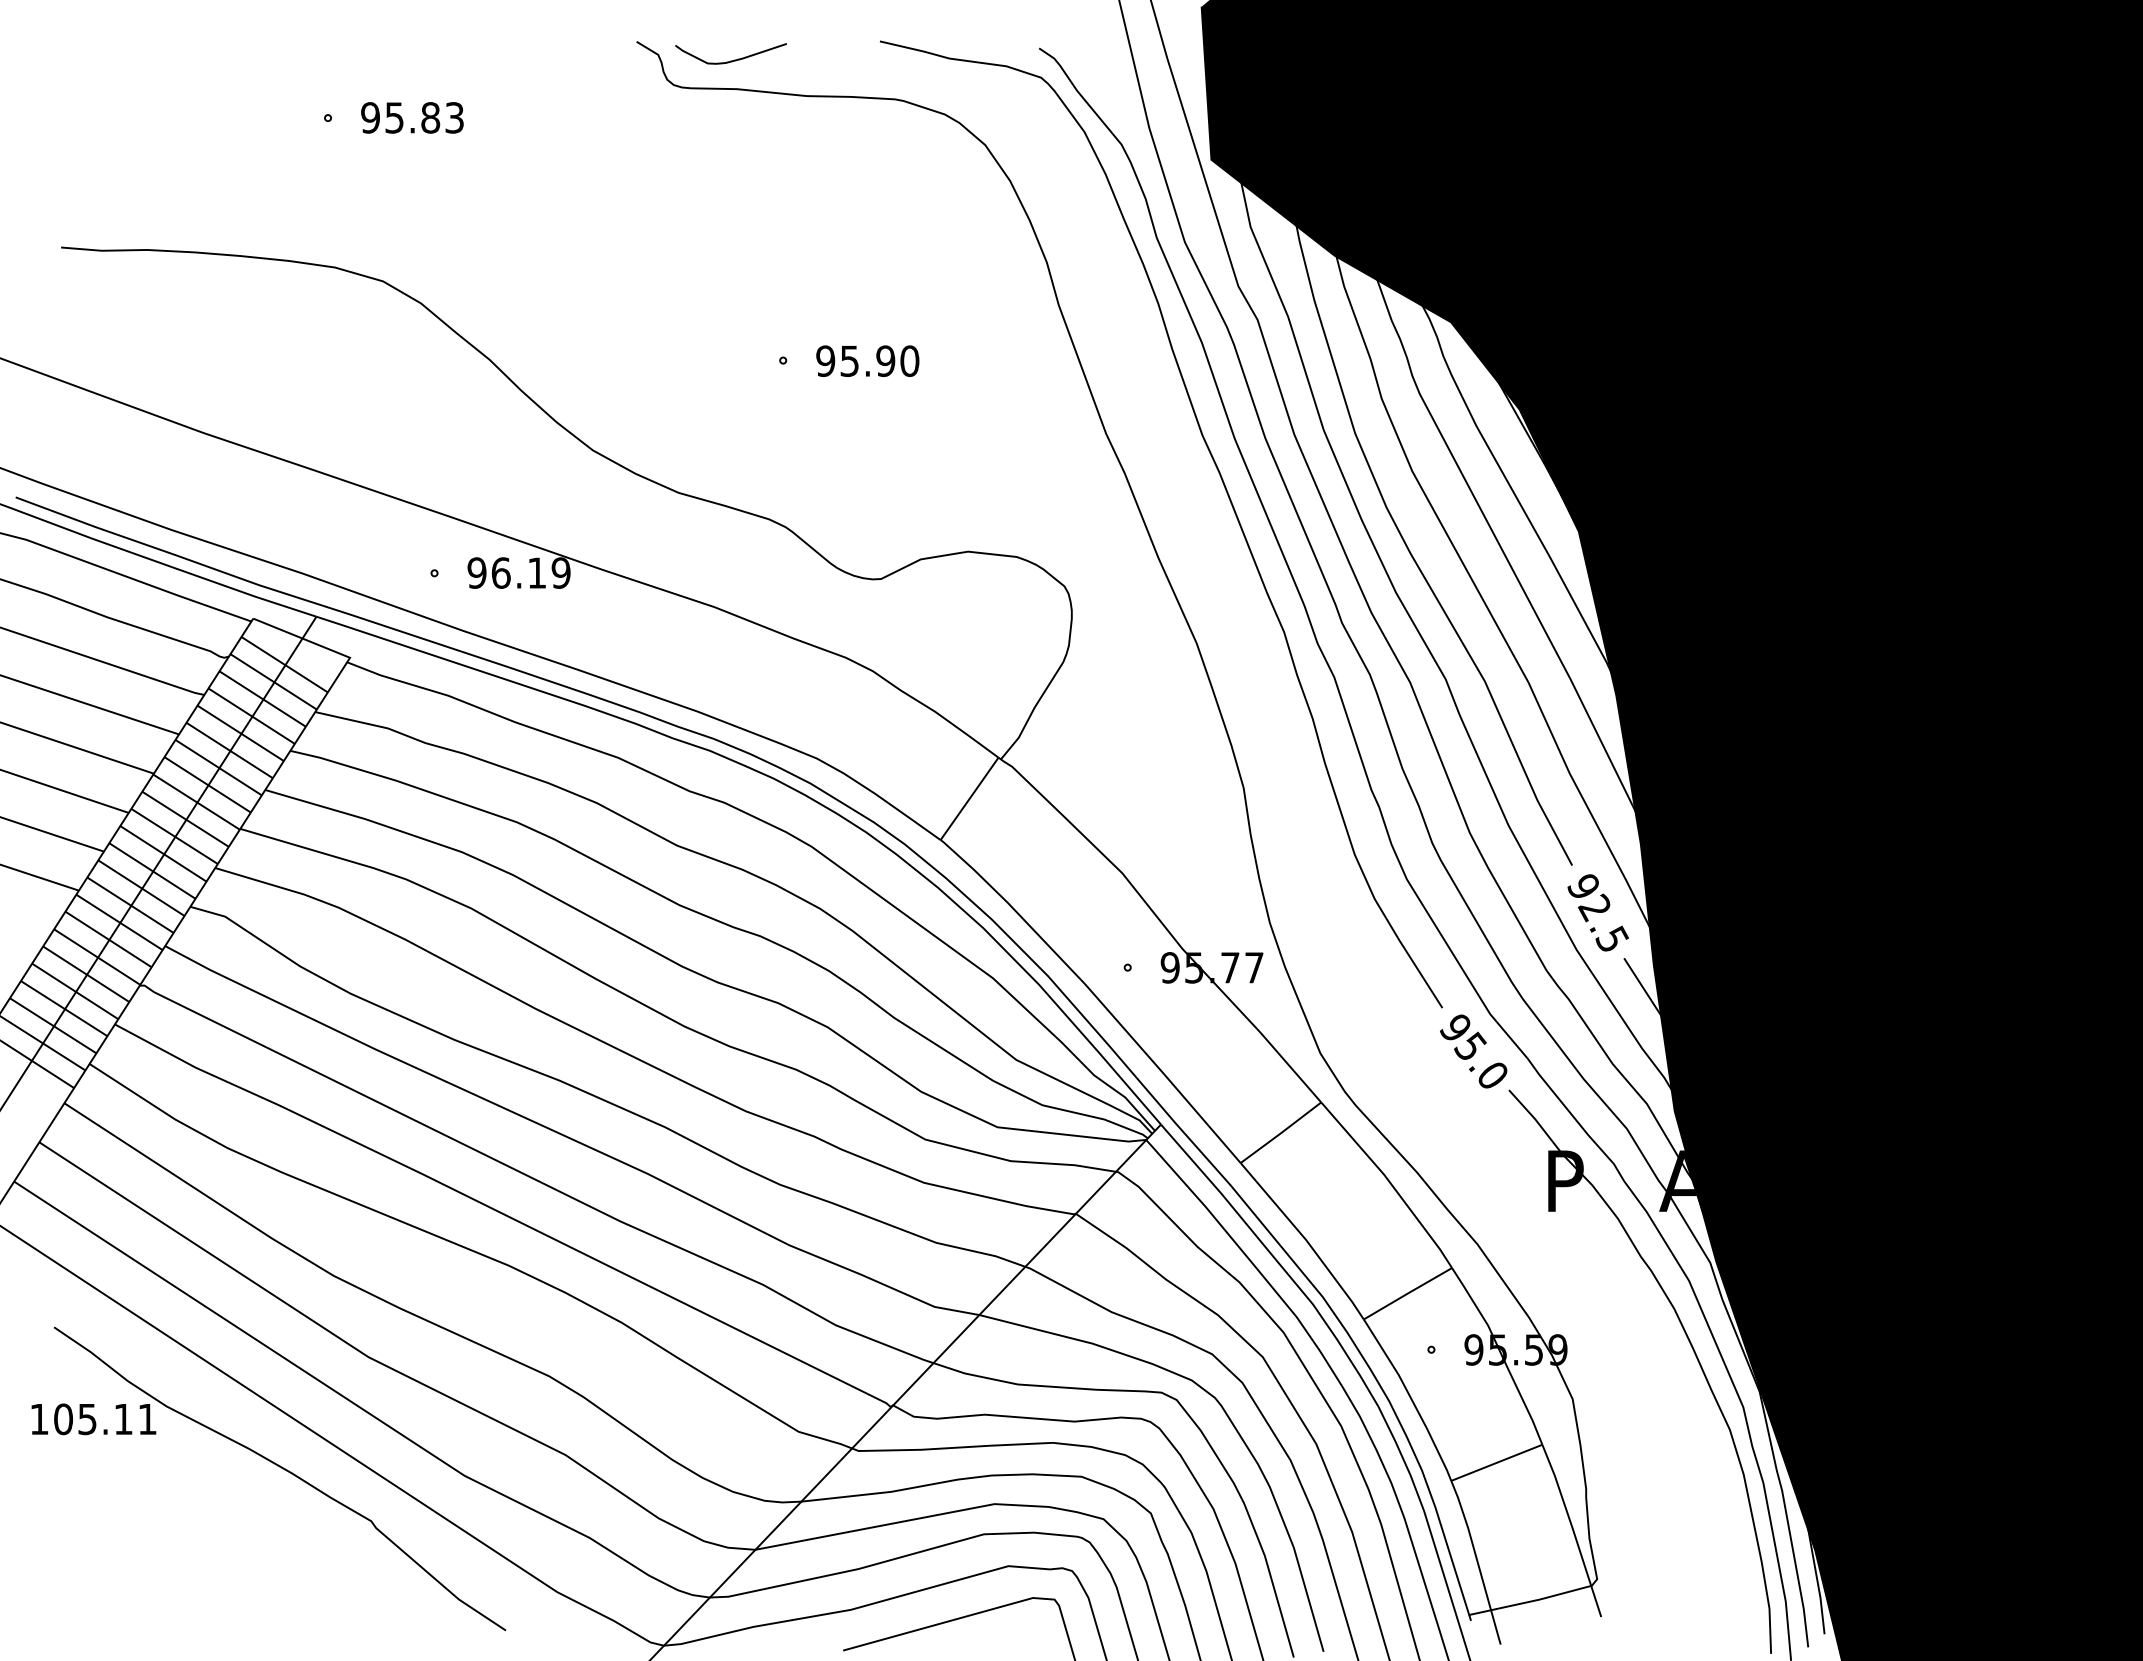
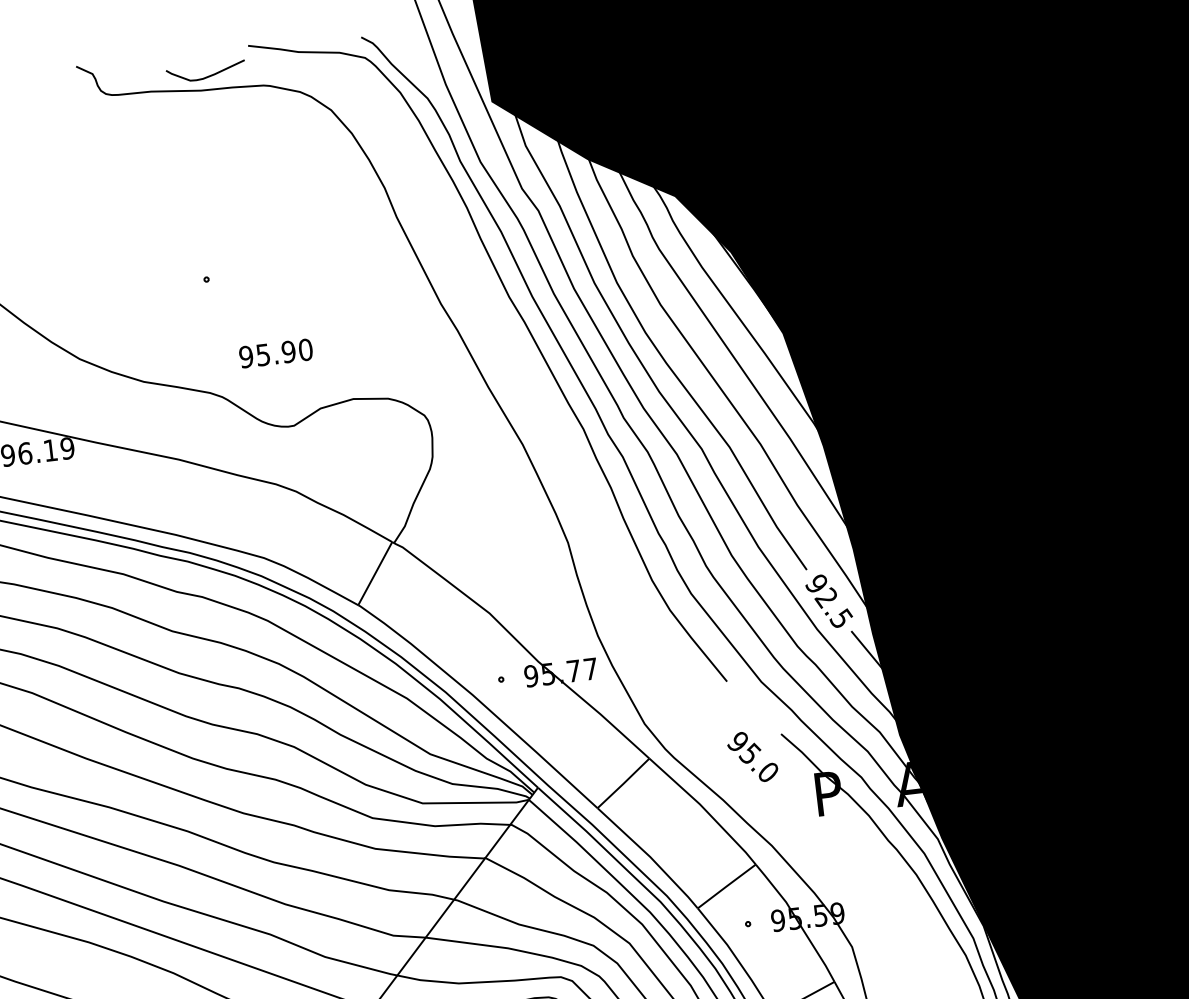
curve: (730, 60) -> (206, 76), moved
text: (867, 360) -> (275, 352), moved
text: (1473, 1051) -> (752, 757), moved

